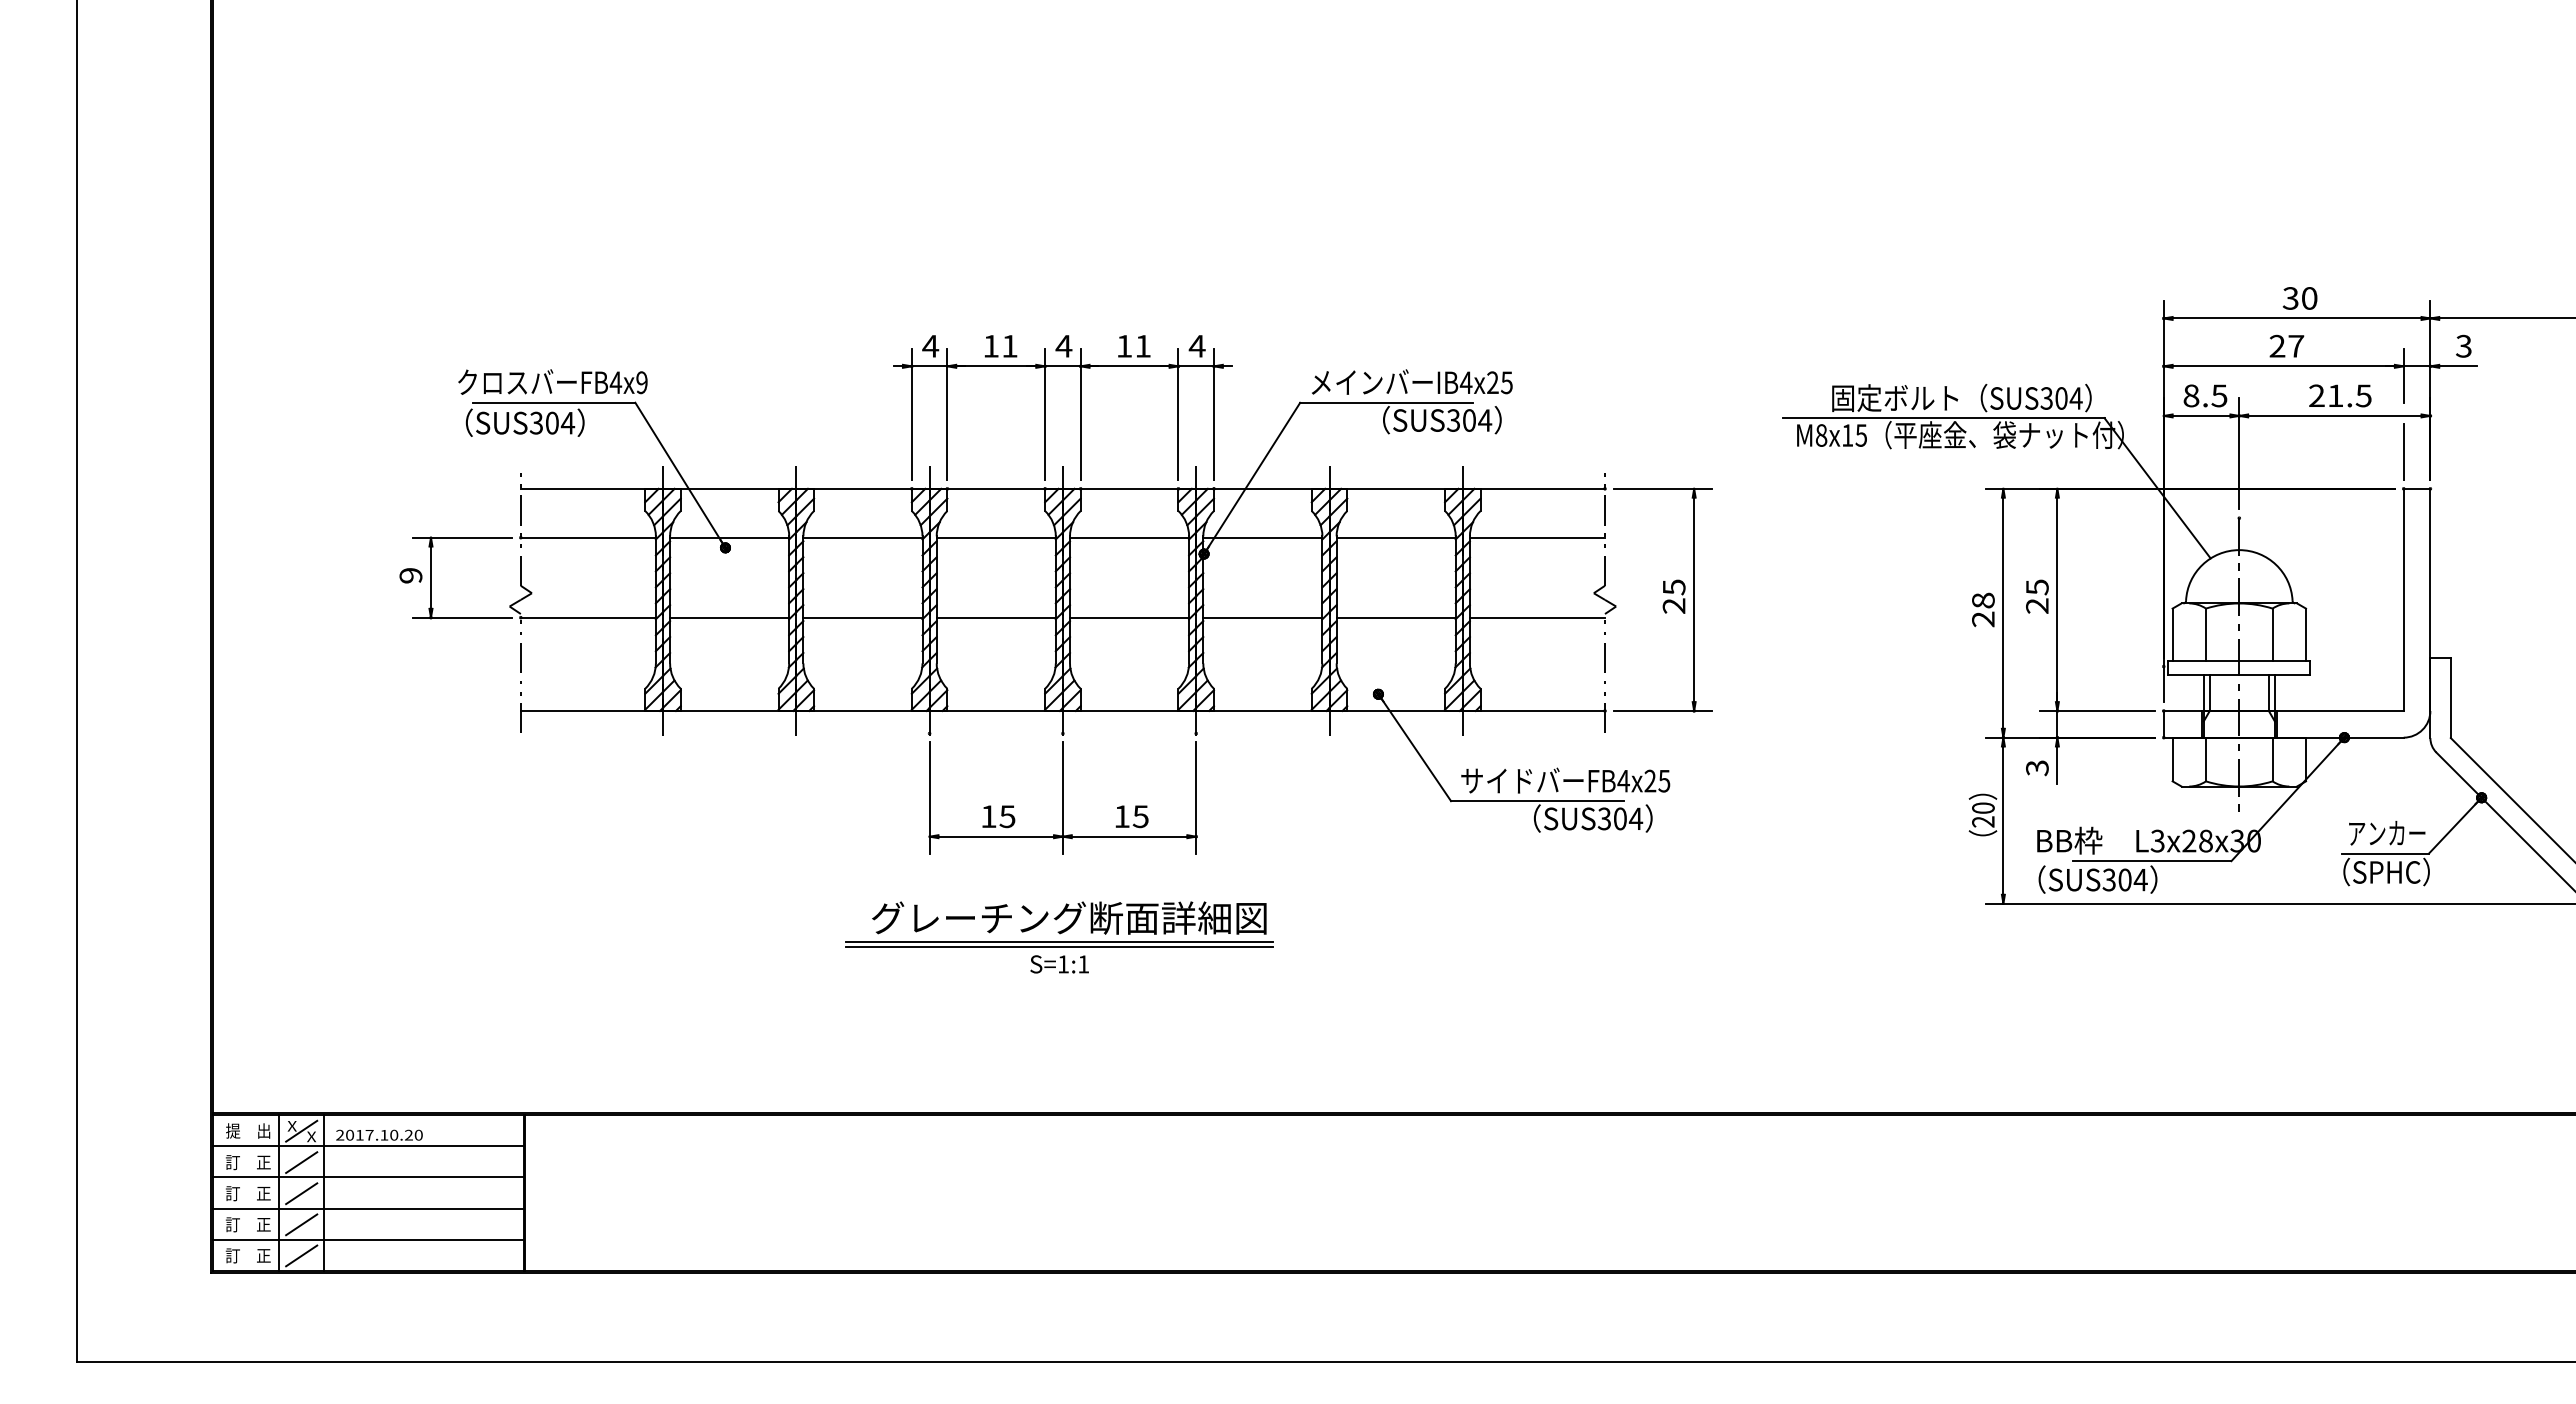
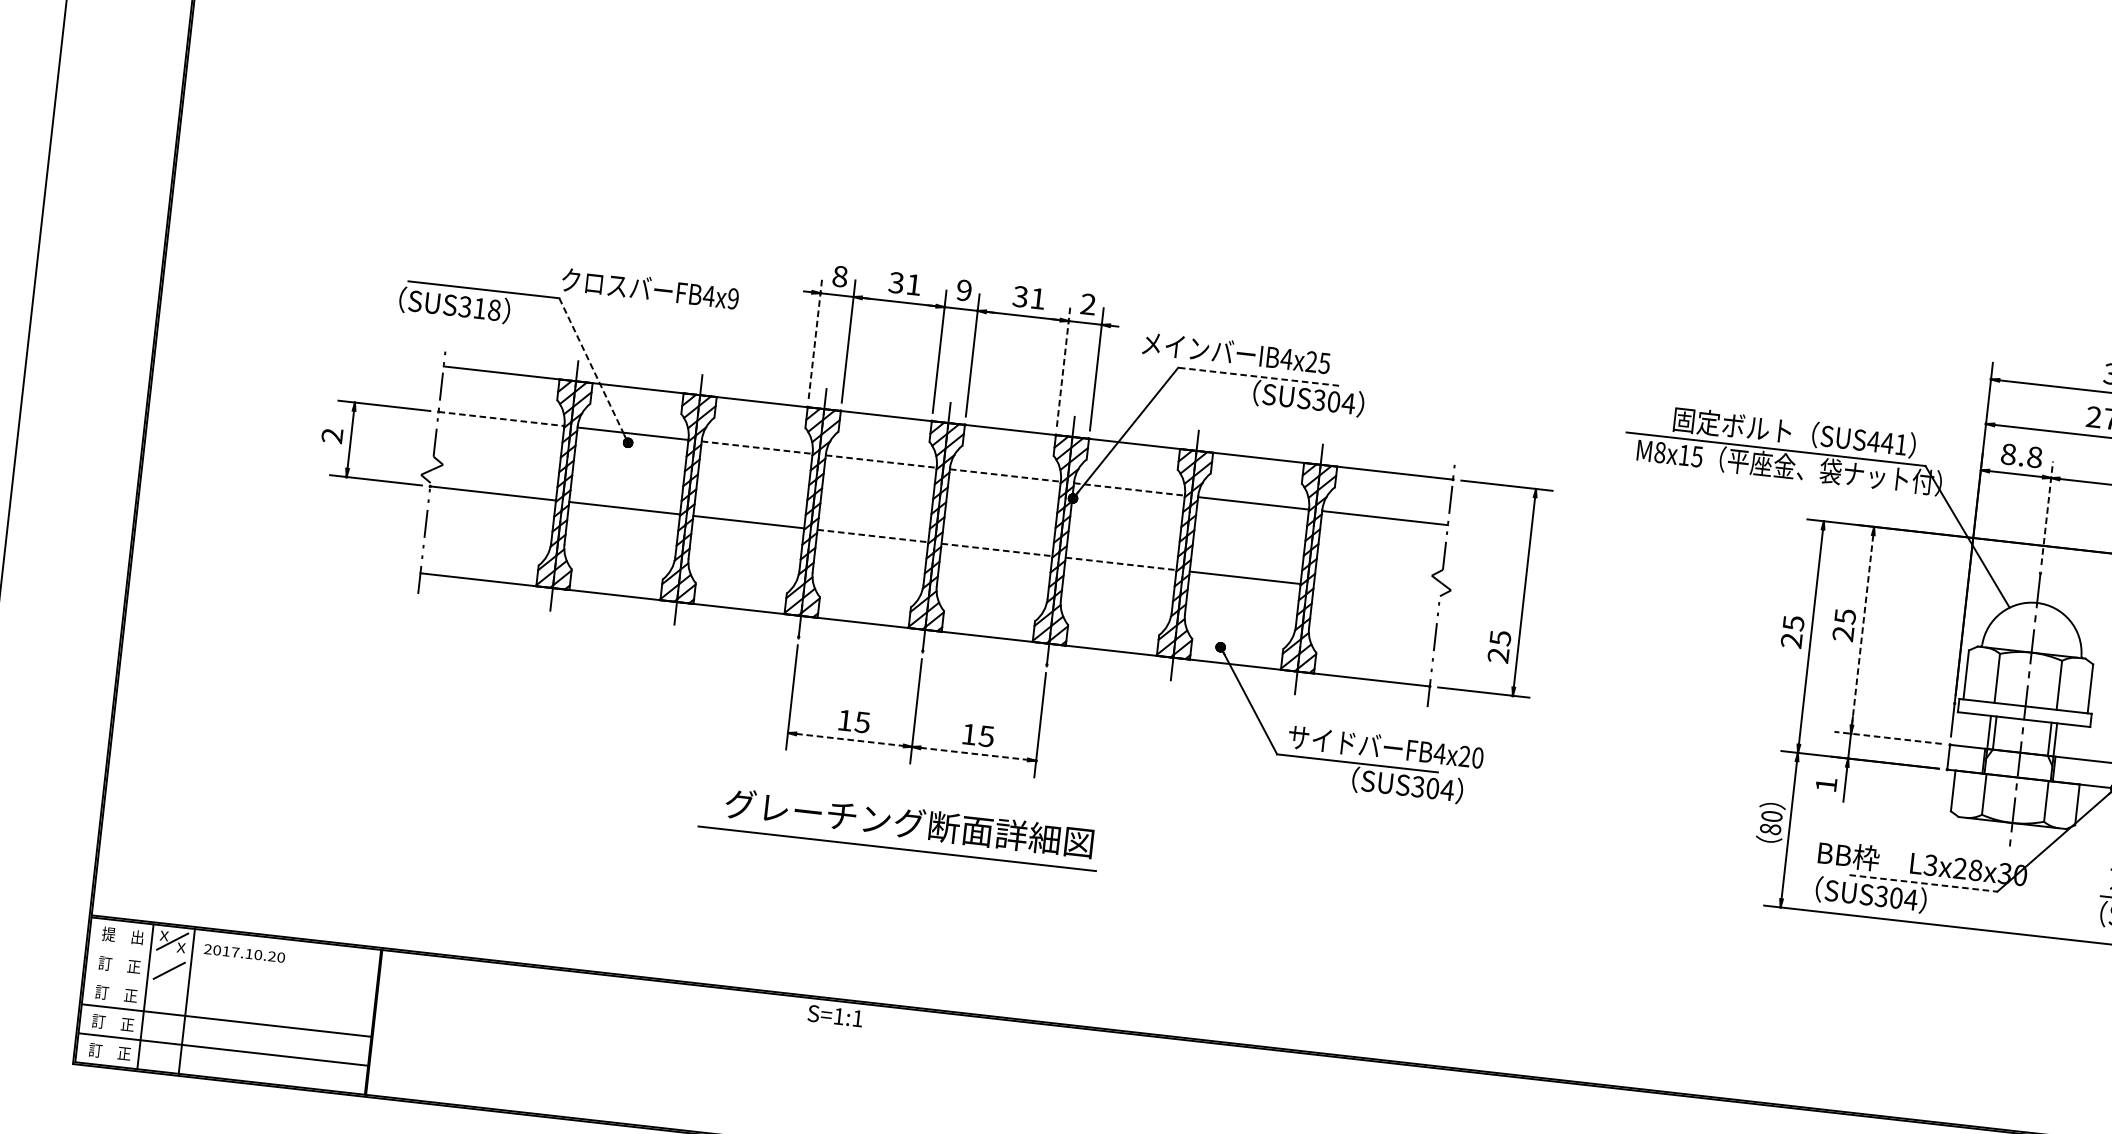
text: (990, 345) -> (895, 282), 11 -> 31
text: (1063, 345) -> (963, 289), 4 -> 9
text: (1123, 345) -> (1019, 295), 11 -> 31
text: (1196, 345) -> (1087, 303), 4 -> 2
text: (930, 346) -> (839, 276), 4 -> 8
text: (552, 381) -> (650, 288), moved
text: (1412, 381) -> (1236, 352), moved
text: (2219, 395) -> (2034, 456), 8.5 -> 8.8
text: (2061, 398) -> (1887, 443), SUS304 -> SUS441
line: (1386, 402) -> (1258, 376), solid -> dashed
line: (911, 414) -> (815, 338), solid -> dashed
line: (1178, 414) -> (1063, 365), solid -> dashed
text: (560, 422) -> (487, 308), SUS304 -> SUS318
line: (2239, 453) -> (2047, 513), solid -> dashed
line: (679, 474) -> (592, 369), solid -> dashed
line: (588, 537) -> (501, 418), solid -> dashed
line: (862, 537) -> (756, 447), solid -> dashed
line: (996, 537) -> (881, 461), solid -> dashed
line: (1129, 537) -> (1005, 475), solid -> dashed
line: (1262, 537) -> (1129, 489), solid -> dashed
text: (411, 575) -> (332, 435), 9 -> 2
text: (1673, 596) -> (1498, 646), moved
text: (1983, 600) -> (1793, 623), 28 -> 25
line: (2057, 600) -> (1862, 630), solid -> dashed
line: (996, 617) -> (873, 535), solid -> dashed
line: (1129, 617) -> (996, 549), solid -> dashed
line: (1262, 617) -> (1120, 563), solid -> dashed
line: (1537, 617) -> (1376, 592), removed
line: (2097, 710) -> (1888, 737), solid -> dashed
text: (2037, 768) -> (1826, 785), 3 -> 1
text: (1664, 780) -> (1477, 757), FB4x25 -> FB4x20
text: (1983, 821) -> (1770, 828), 20 -> 80
line: (996, 836) -> (850, 739), solid -> dashed
line: (1129, 836) -> (974, 753), solid -> dashed
line: (2152, 861) -> (1923, 883), solid -> dashed
line: (1058, 942) -> (896, 844), removed
text: (1059, 964) -> (835, 1016), moved
line: (367, 1146) -> (232, 962), removed
line: (367, 1177) -> (229, 991), removed
line: (301, 1193) -> (165, 999), removed
line: (301, 1224) -> (162, 1028), removed
line: (301, 1255) -> (159, 1057), removed

